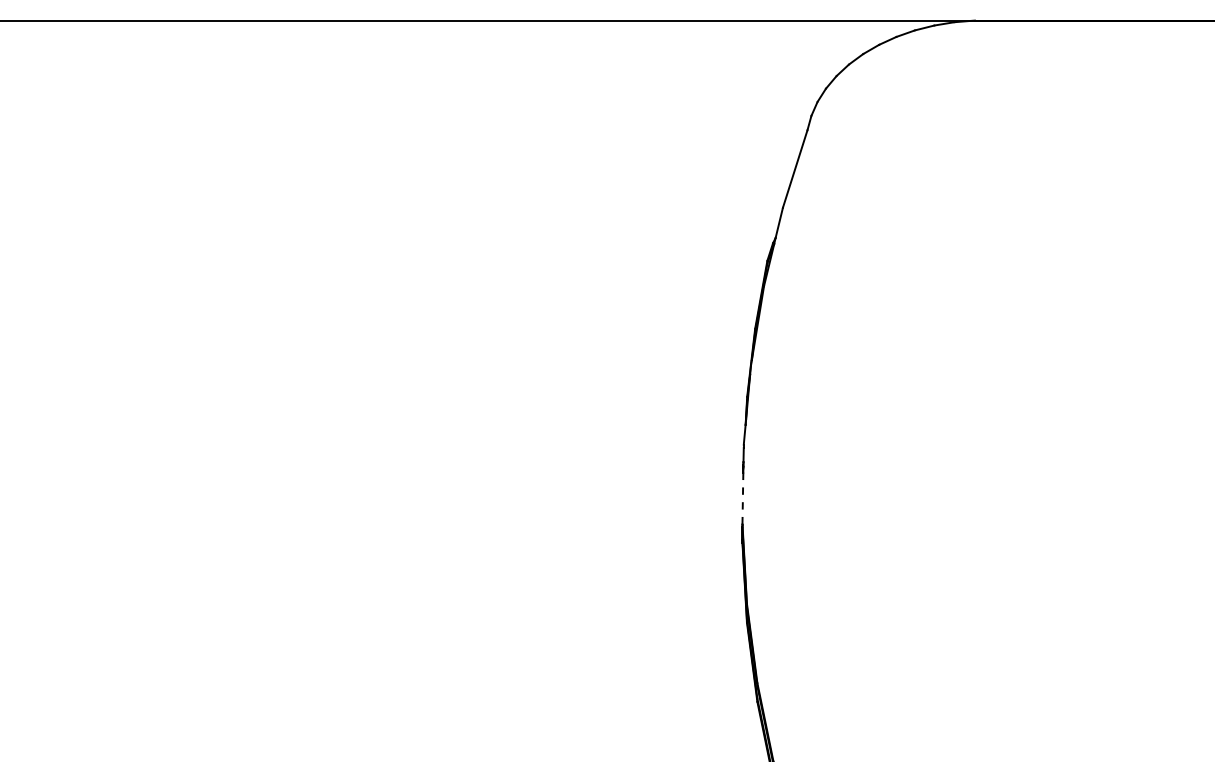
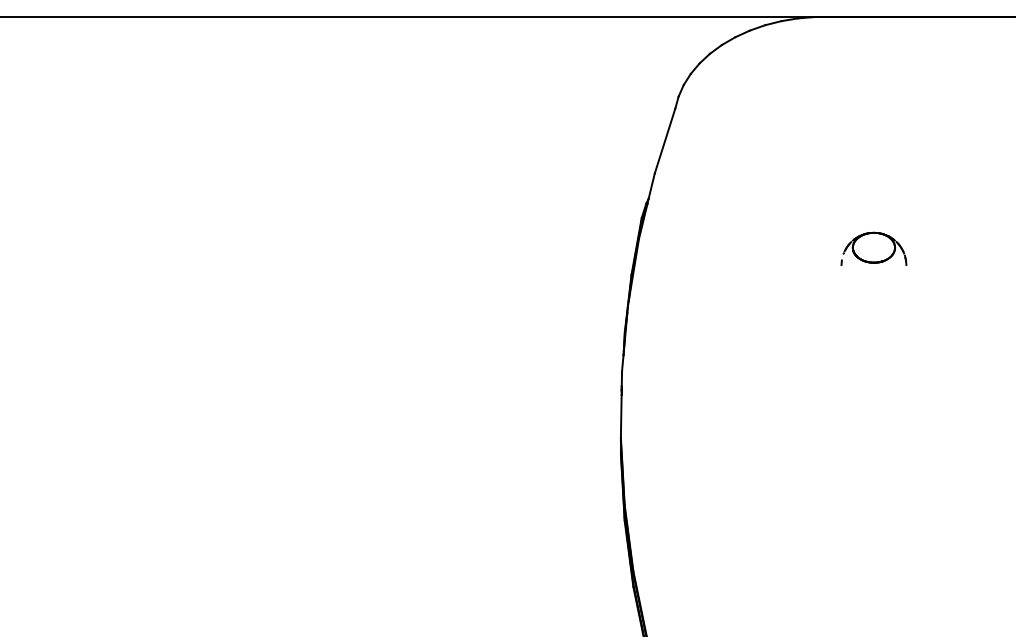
part: (1044, 297) -> (873, 248), added
line: (742, 498) -> (620, 416), dashed -> solid

